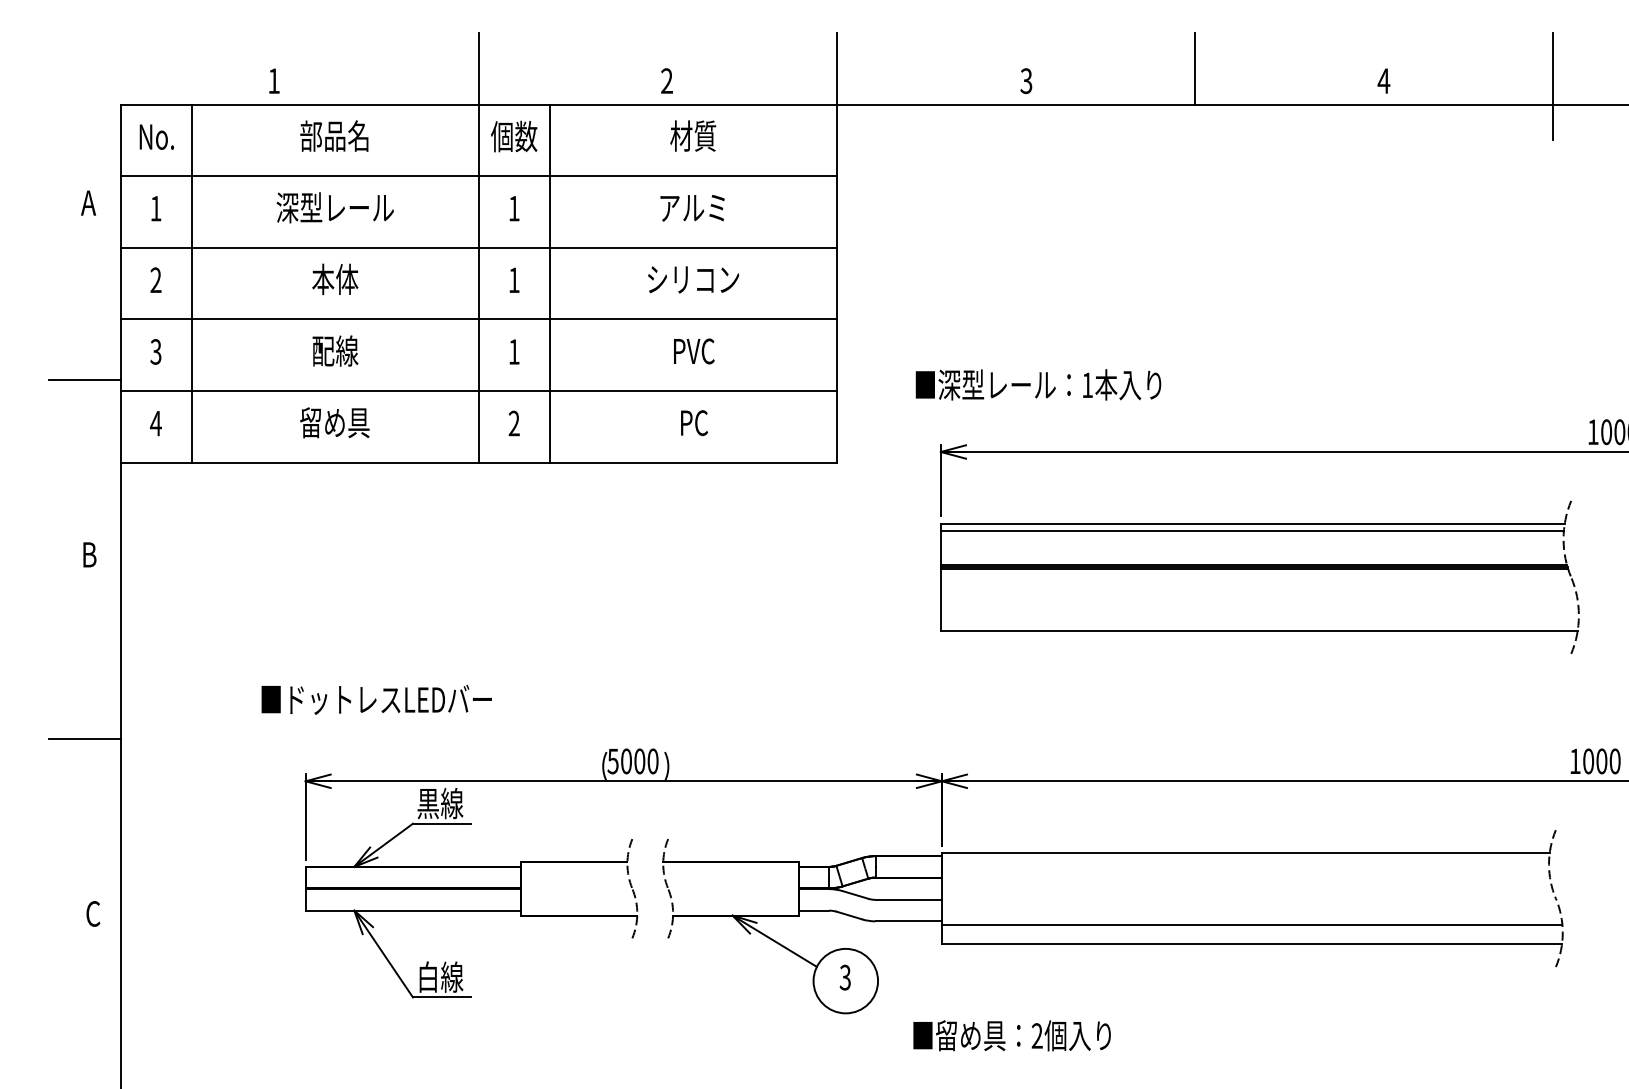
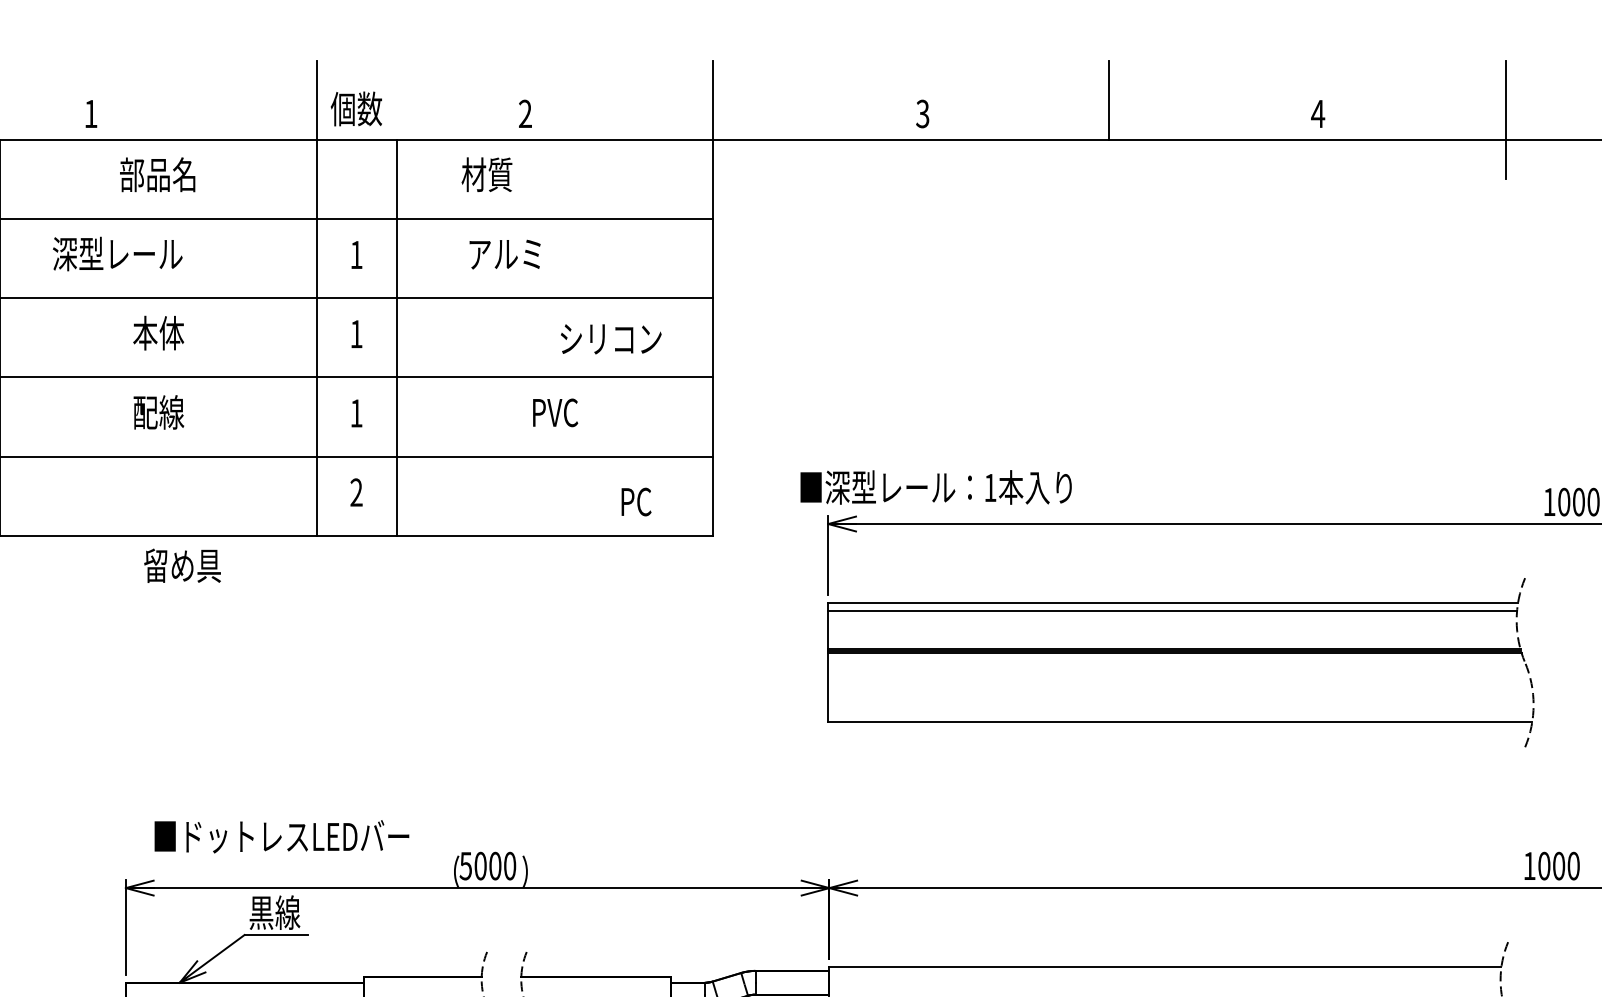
text: (693, 135) -> (487, 174), moved
text: (514, 136) -> (356, 108), moved
text: (334, 207) -> (116, 253), moved
text: (692, 208) -> (504, 254), moved
text: (693, 279) -> (611, 338), moved
text: (1038, 384) -> (936, 487), moved
text: (334, 422) -> (182, 565), moved
text: (694, 422) -> (636, 501), moved
text: (376, 699) -> (281, 836), moved

